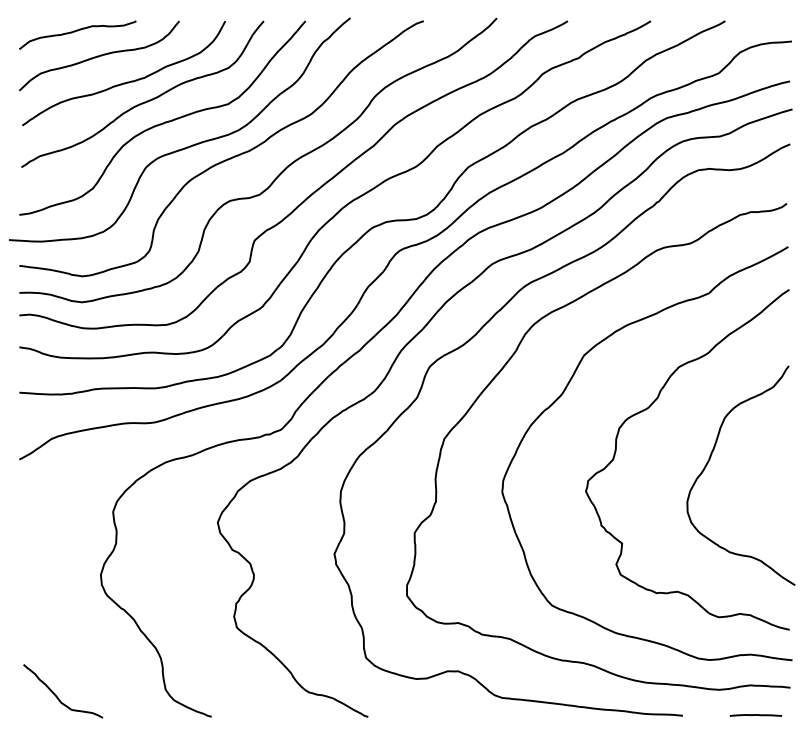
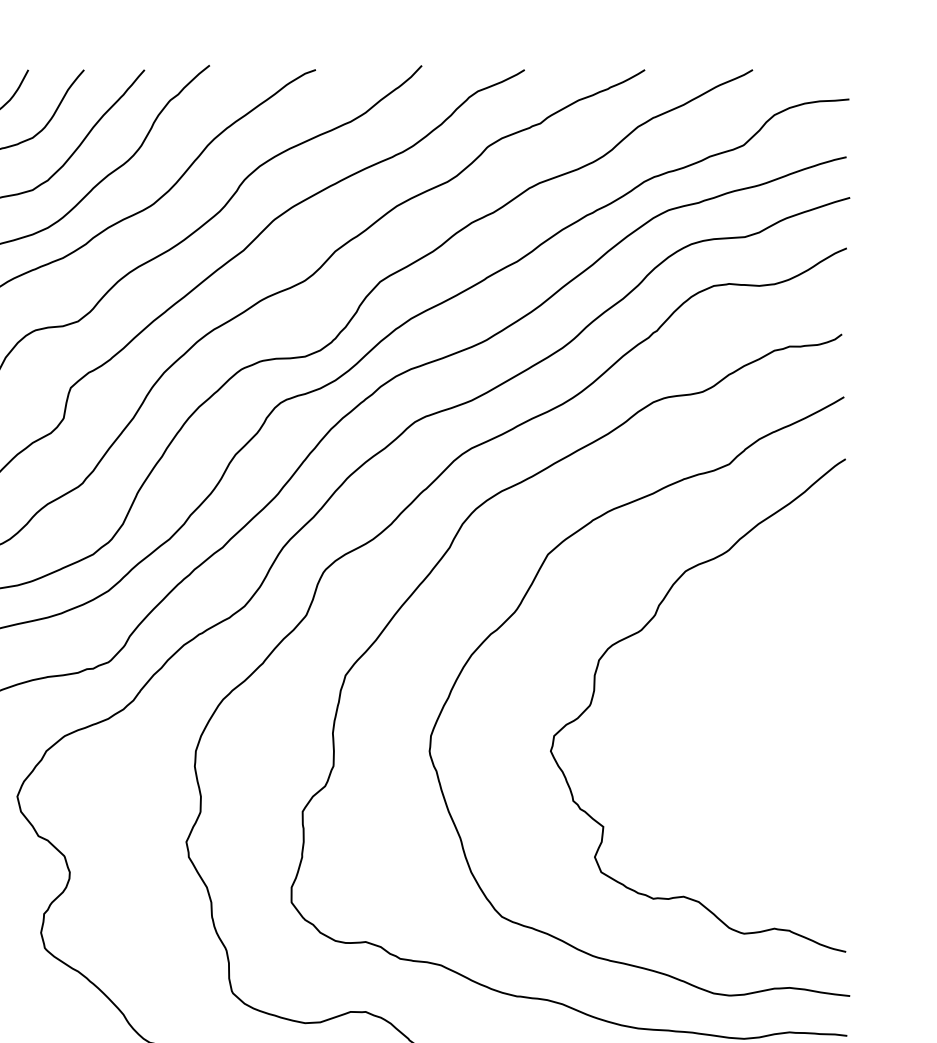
curve: (710, 459) -> (731, 705), removed

